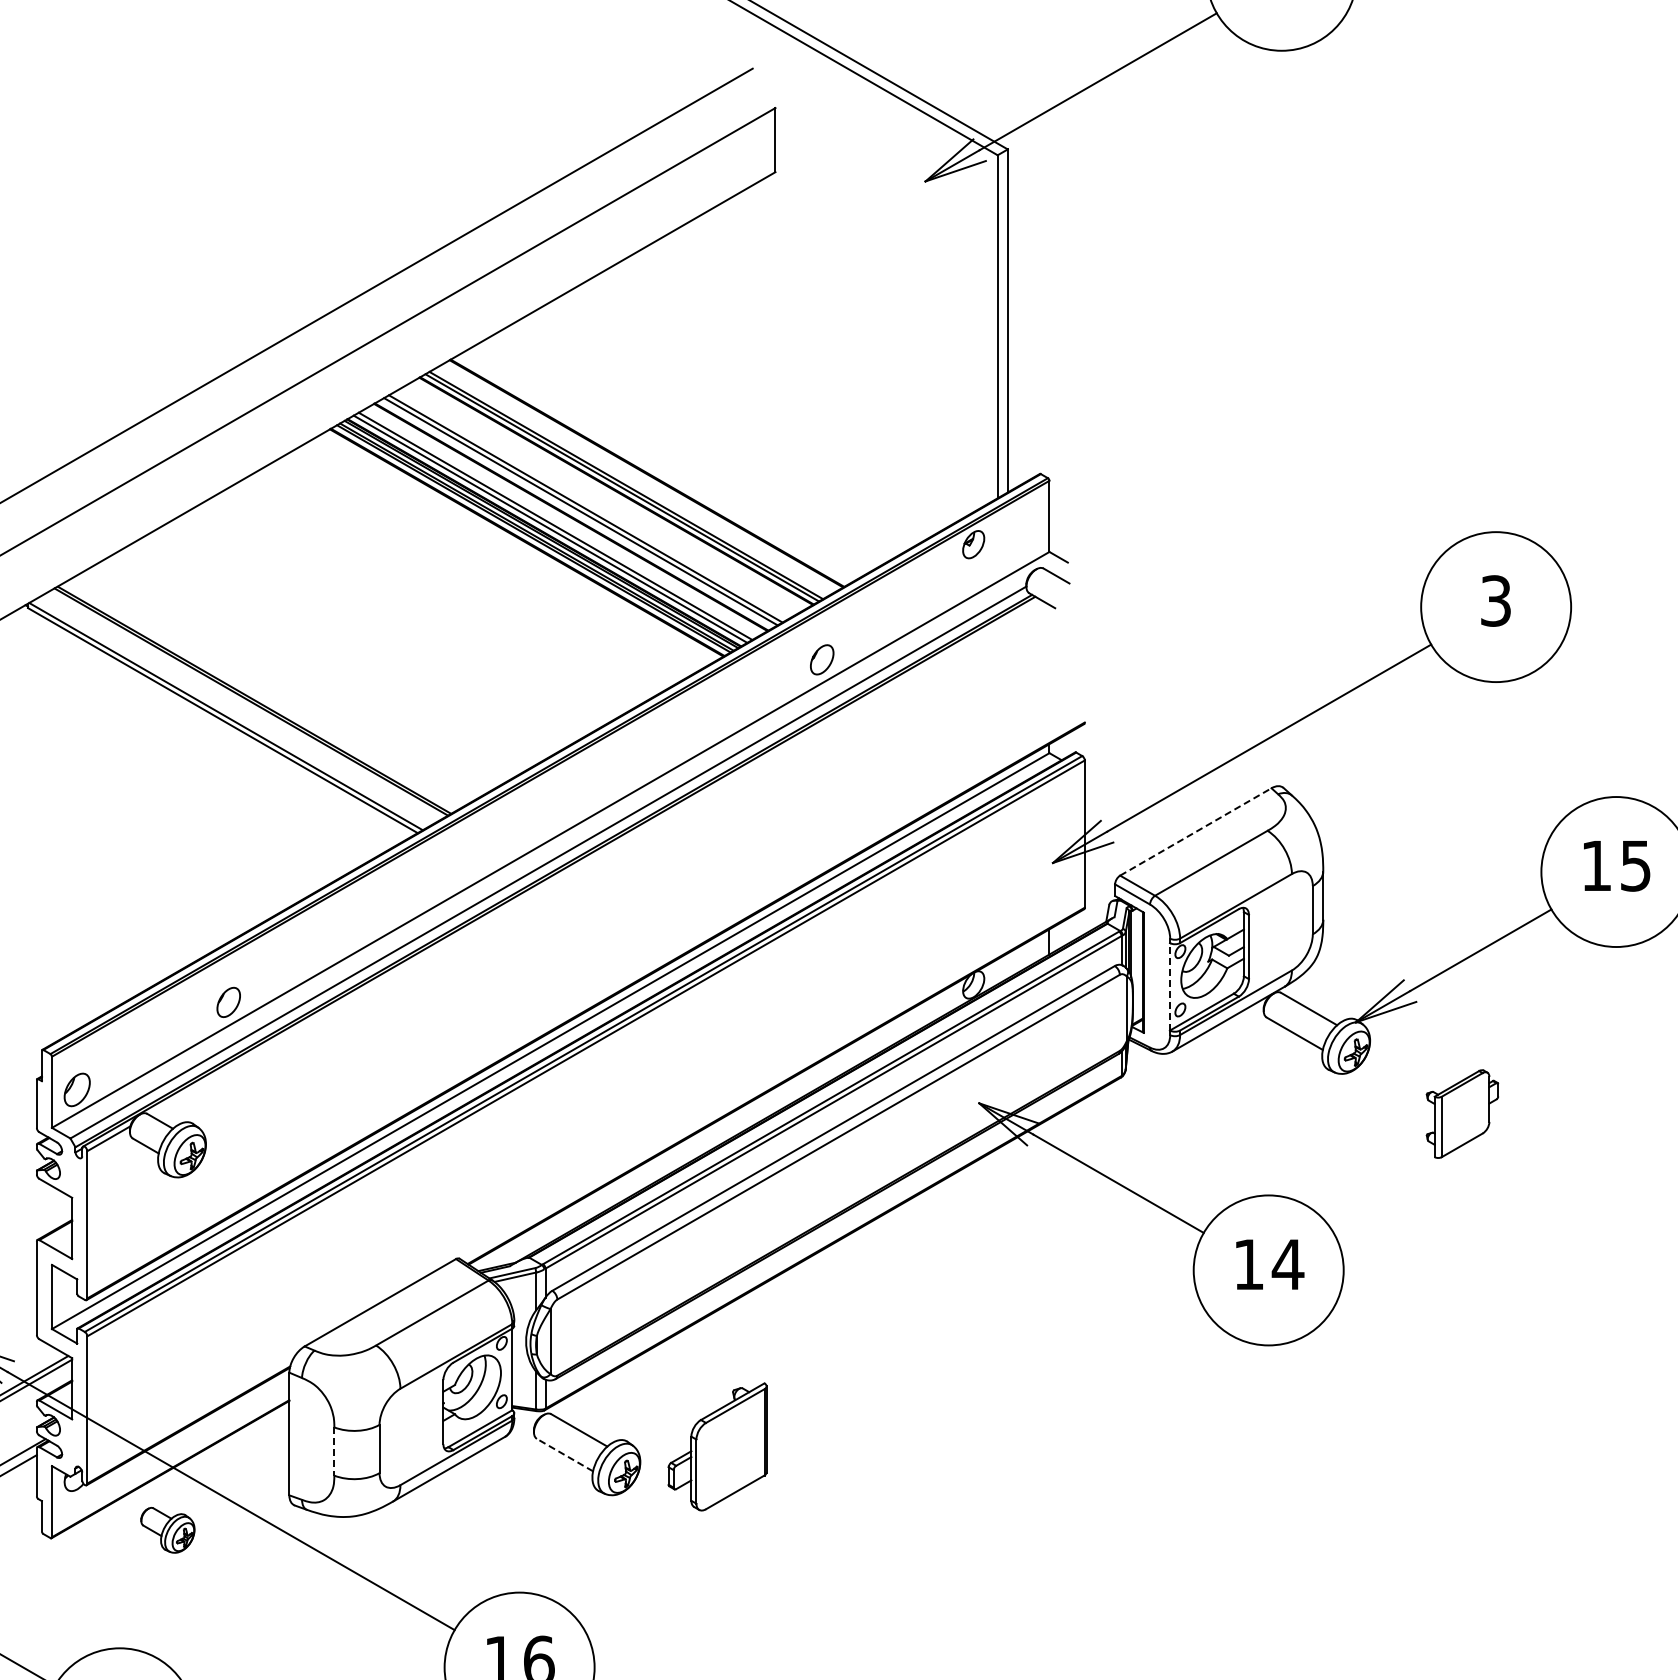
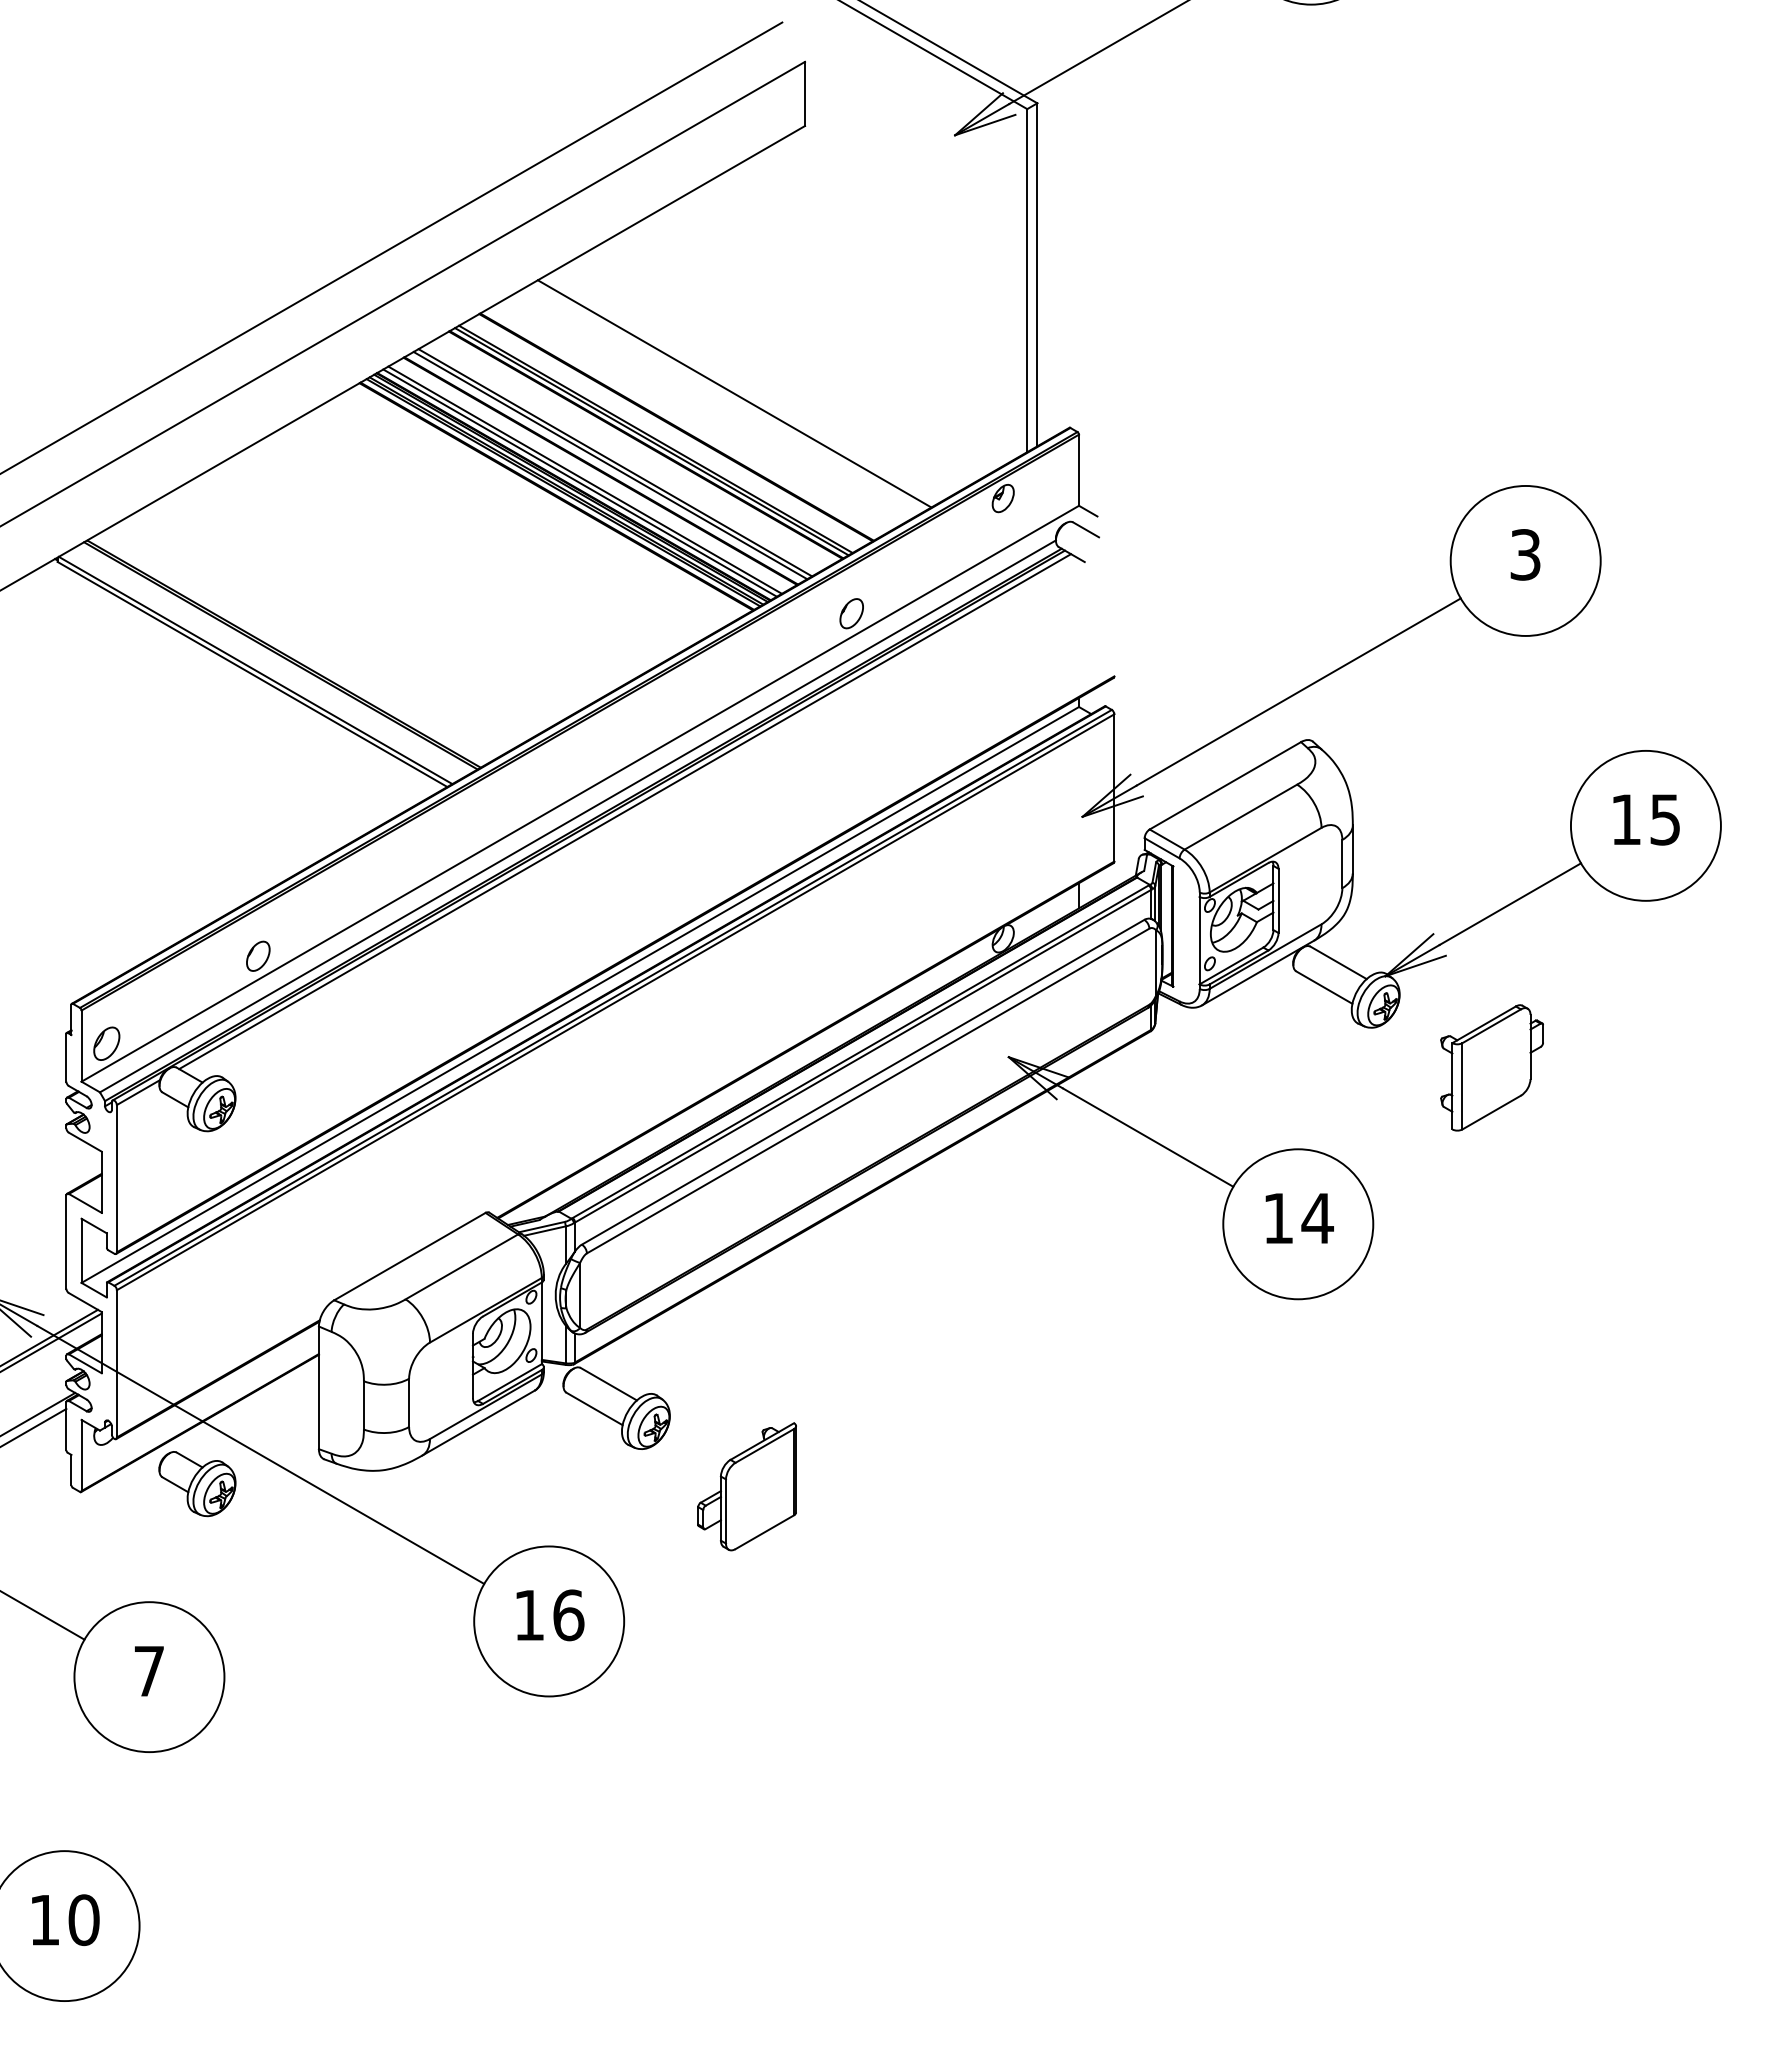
line: (704, 439) -> (734, 393), added
line: (1195, 831) -> (1225, 785), dashed -> solid
line: (595, 857) -> (625, 811), added
line: (1169, 986) -> (1199, 940), dashed -> solid
part: (1461, 1113) -> (1491, 1067), size x1.43
part: (716, 1446) -> (746, 1486), moved
line: (333, 1451) -> (363, 1405), dashed -> solid
line: (564, 1454) -> (594, 1408), dashed -> solid
part: (167, 1530) -> (197, 1484), size x1.43

